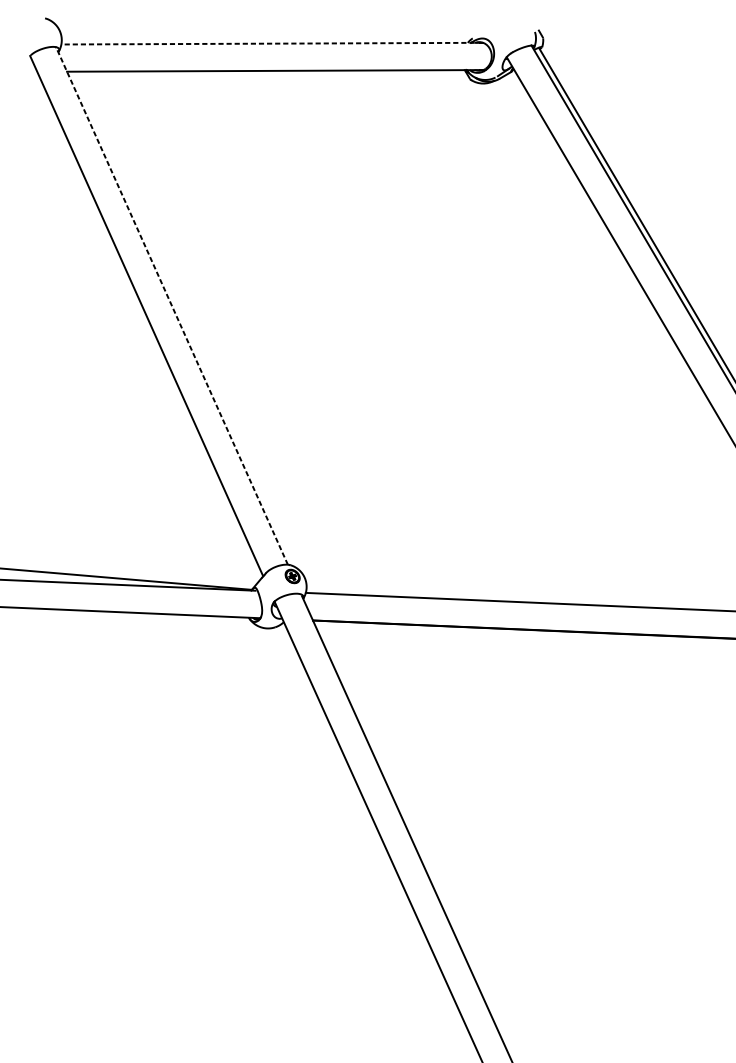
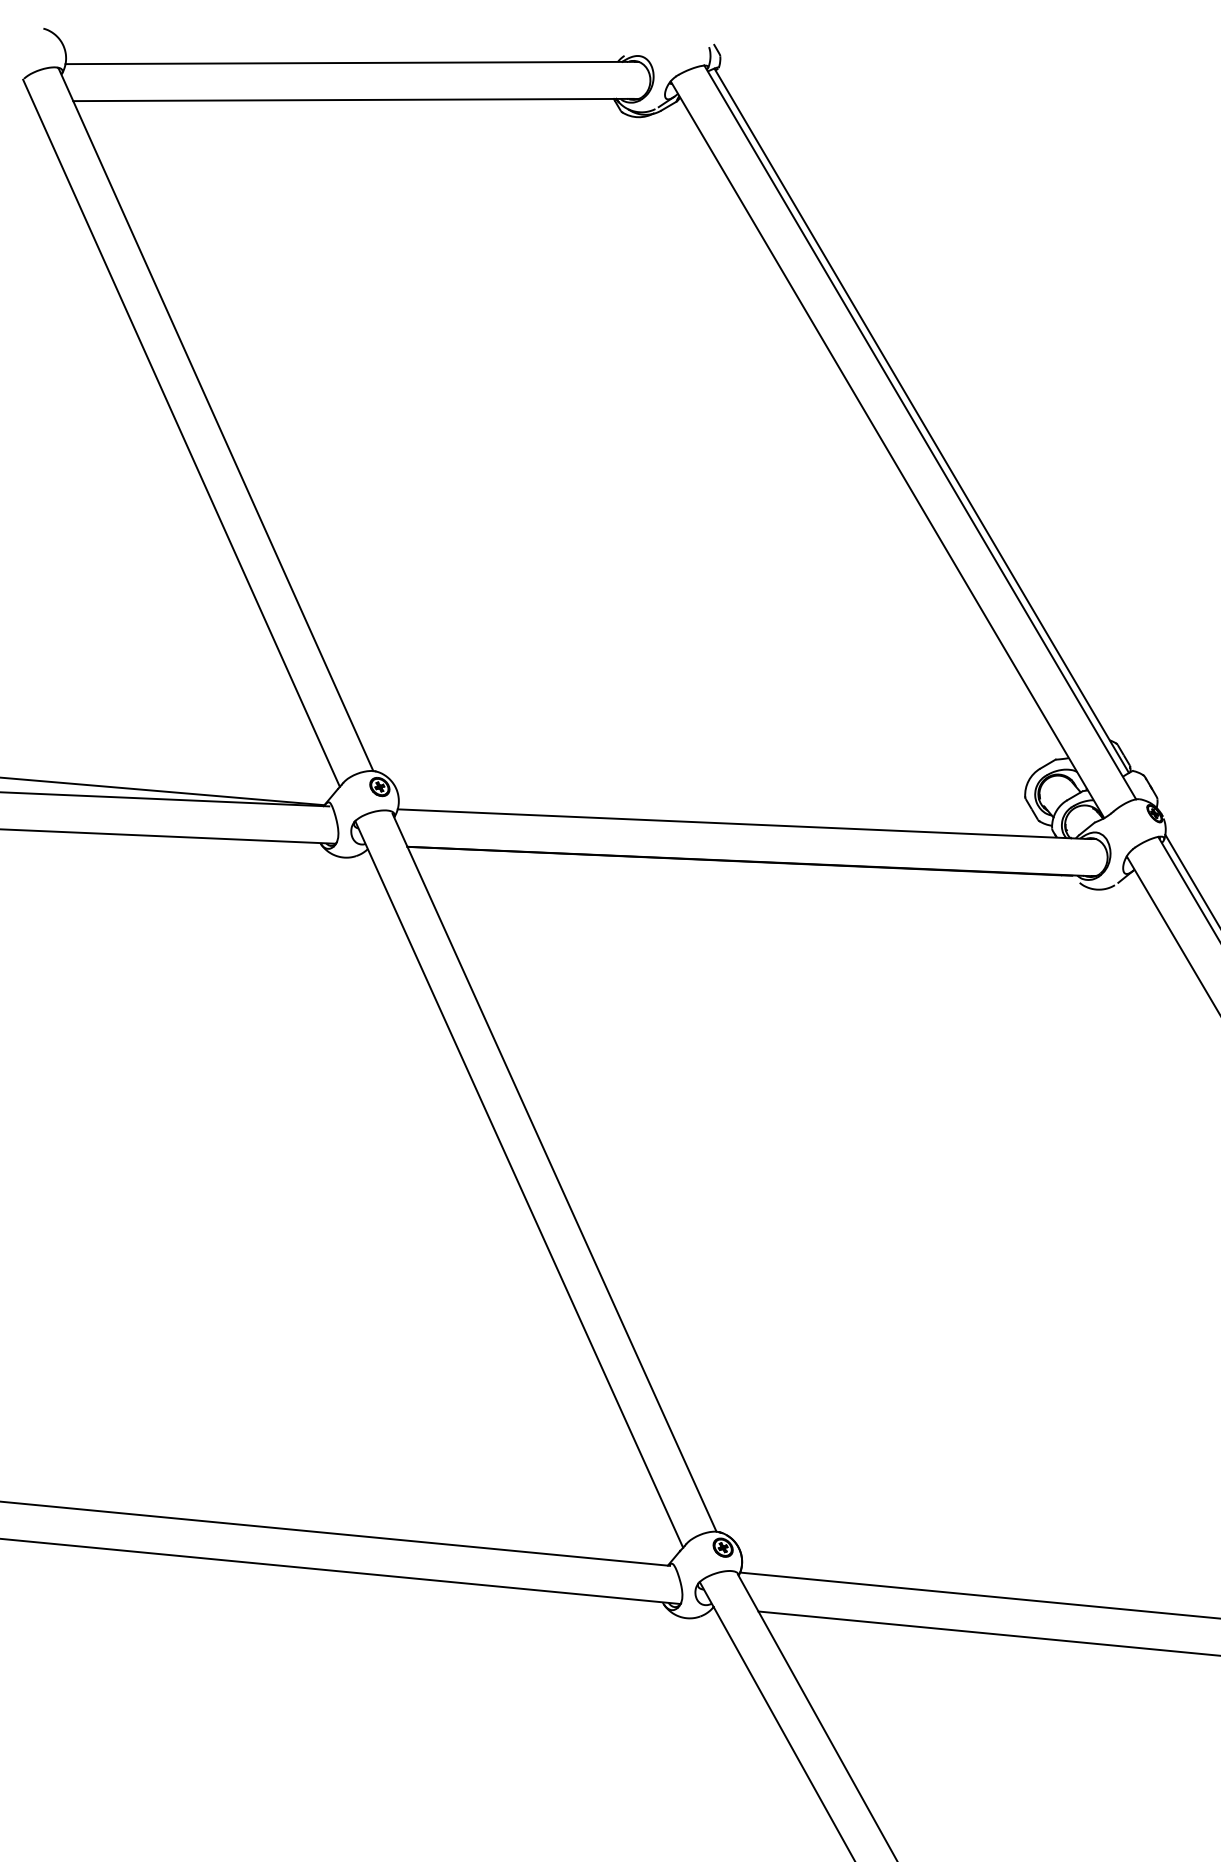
line: (268, 44) -> (346, 63), dashed -> solid
line: (172, 306) -> (216, 419), dashed -> solid

